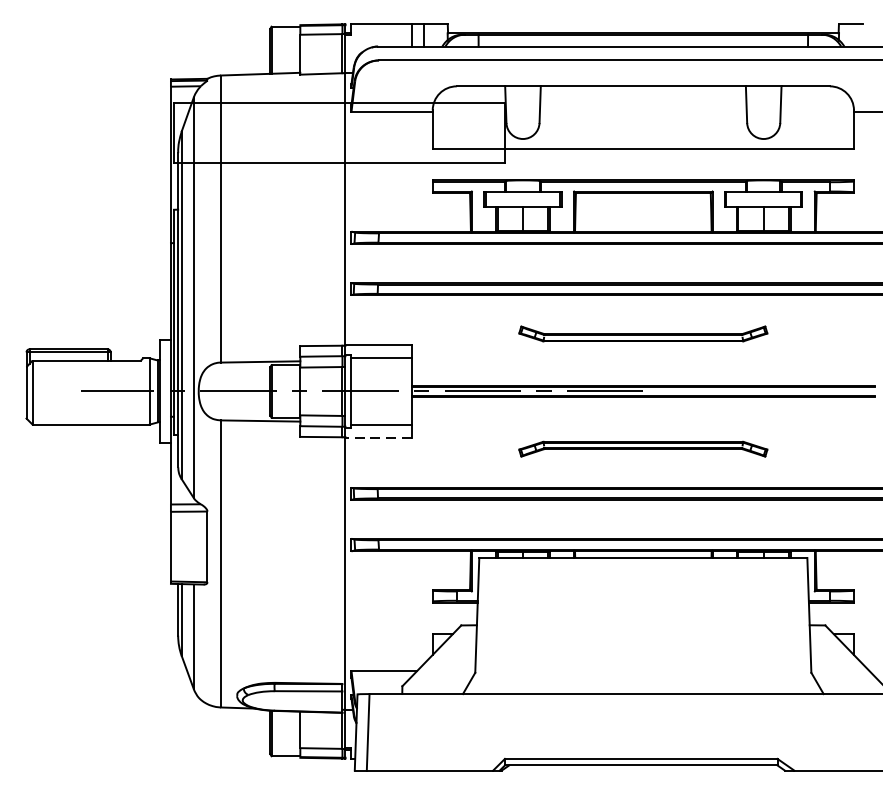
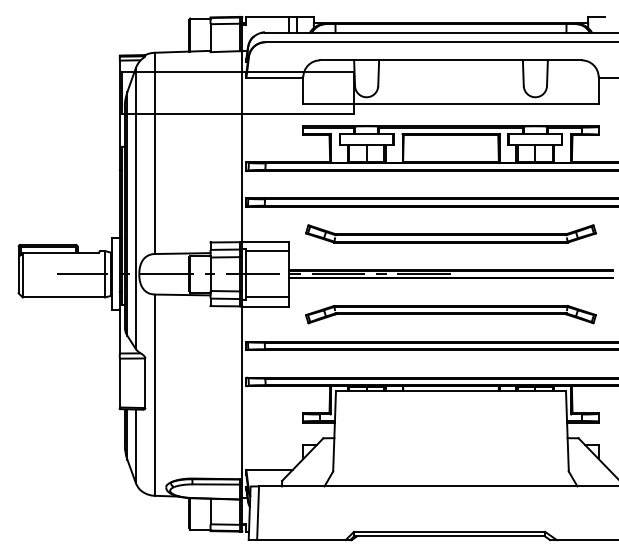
part: (642, 333) -> (450, 233), size x1.67
line: (377, 437) -> (264, 306), dashed -> solid
part: (642, 448) -> (450, 314), size x1.67

